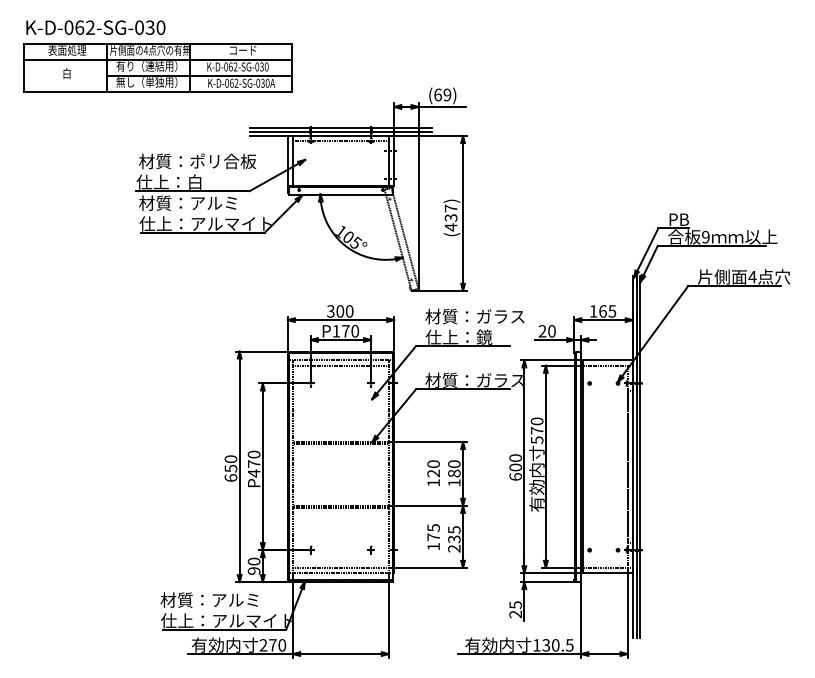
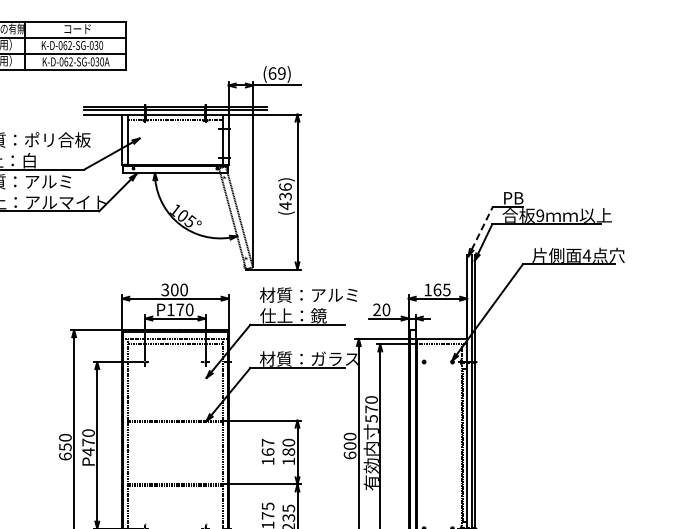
text: (450, 208) -> (284, 187), (437) -> (436)
line: (647, 249) -> (481, 228), solid -> dashed
text: (500, 316) -> (334, 295), 材質：ガラス -> 材質：アルミ
text: (433, 468) -> (267, 447), 120 -> 167

